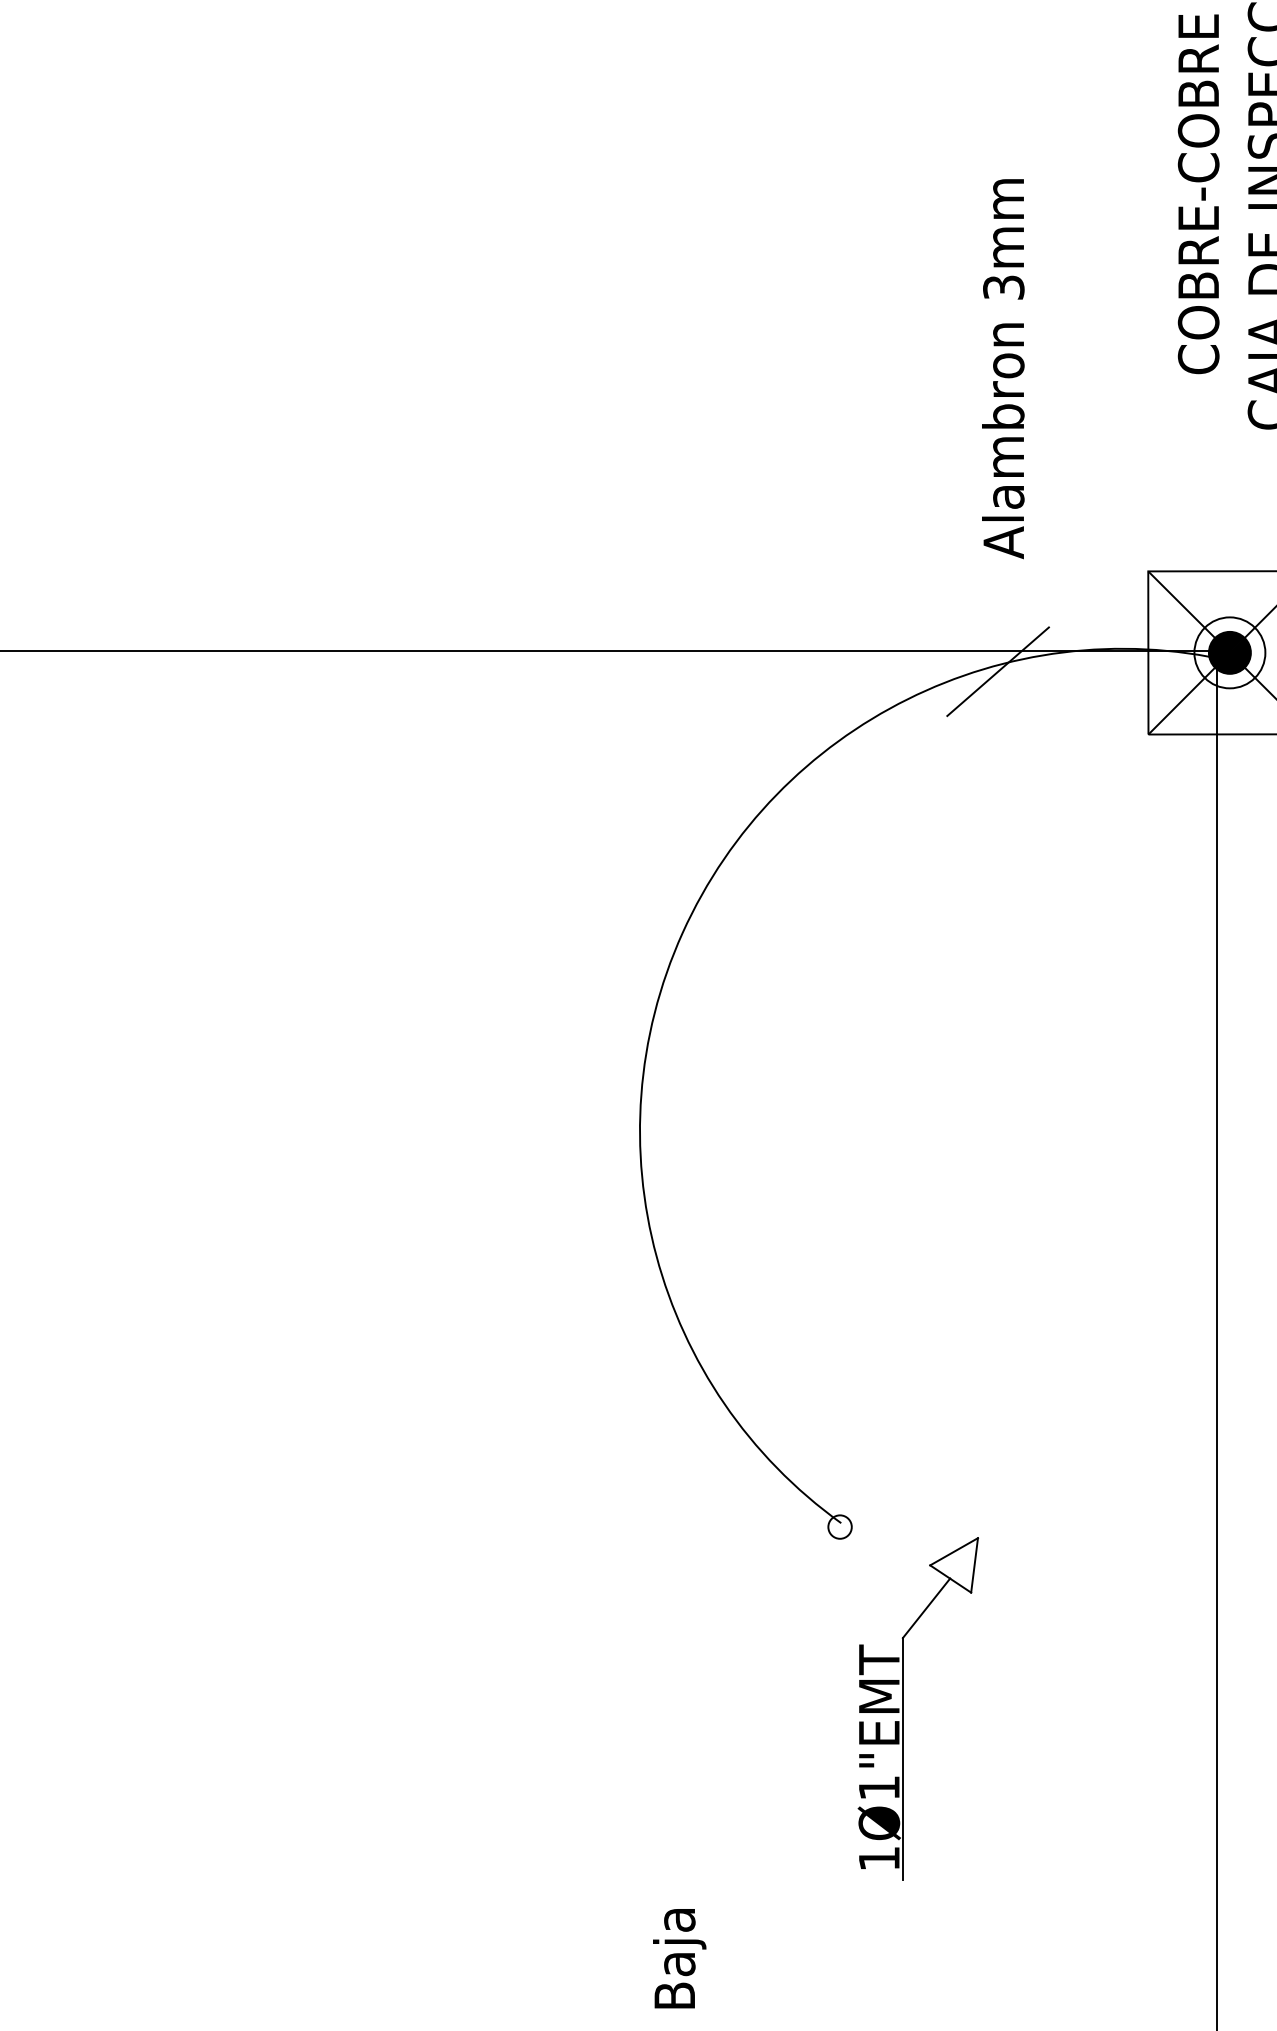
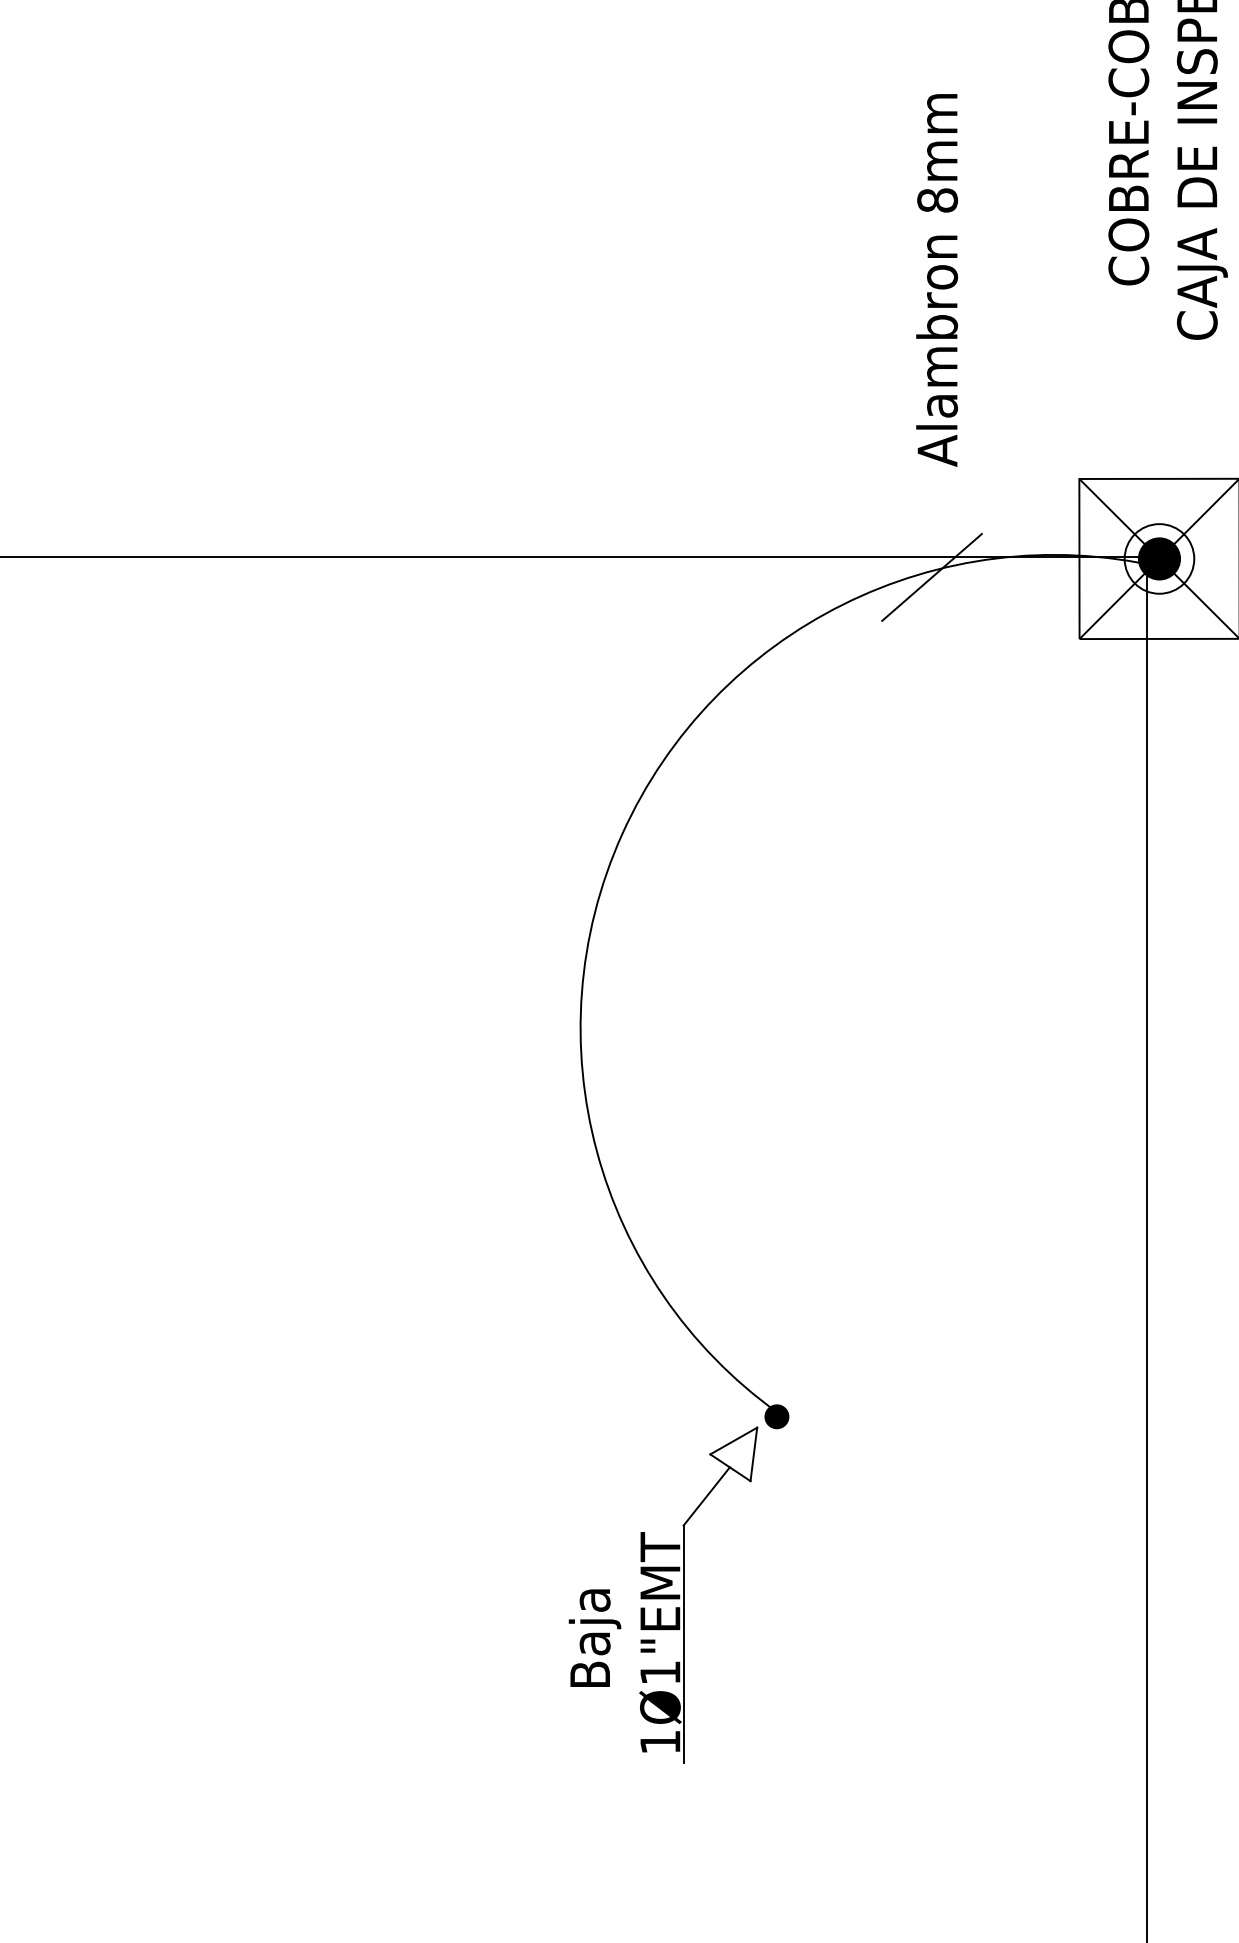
text: (1003, 287) -> (937, 200), 3mm -> 8mm
fill: (839, 1526) -> (776, 1416), added
part: (903, 1708) -> (684, 1594), moved
text: (679, 1958) -> (594, 1638), moved

